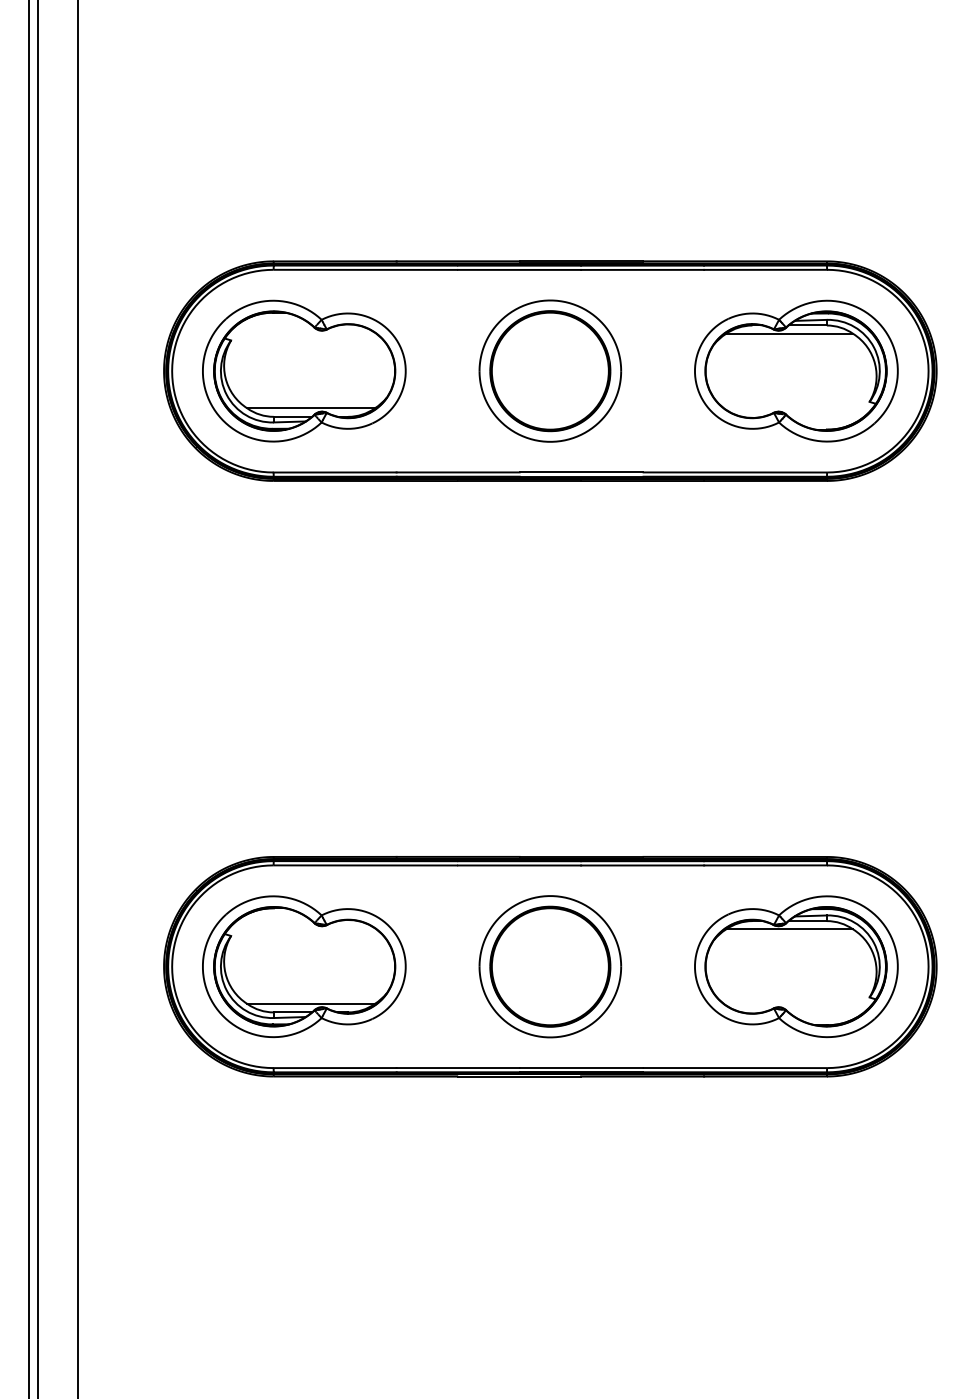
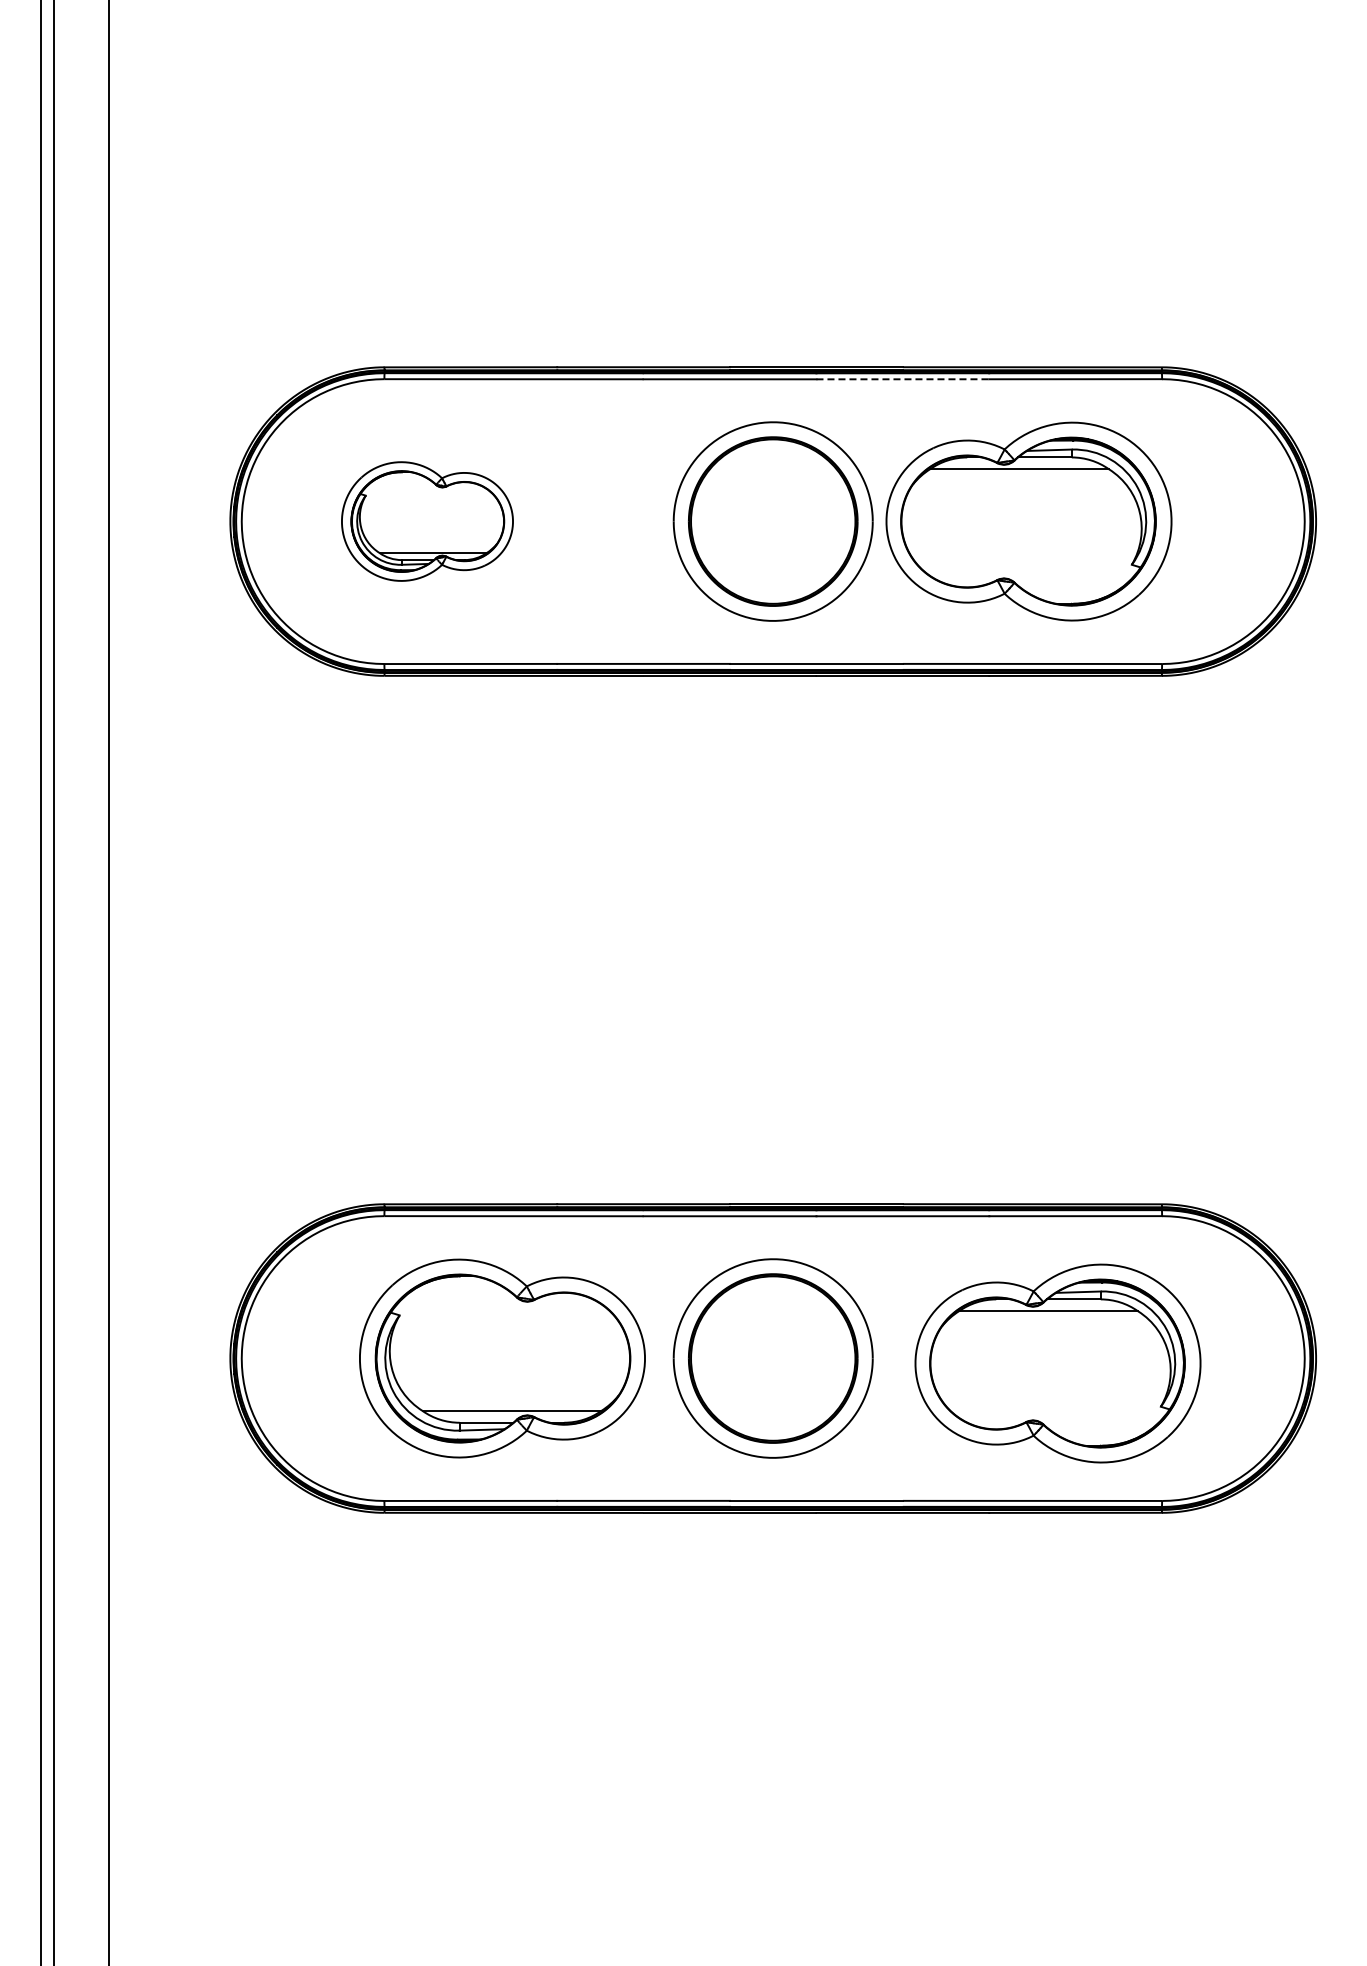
line: (643, 270) -> (903, 379), solid -> dashed
part: (304, 371) -> (427, 521), size x0.6
part: (796, 371) -> (1028, 521), moved
part: (304, 966) -> (502, 1358), moved
part: (796, 966) -> (1057, 1363), moved

